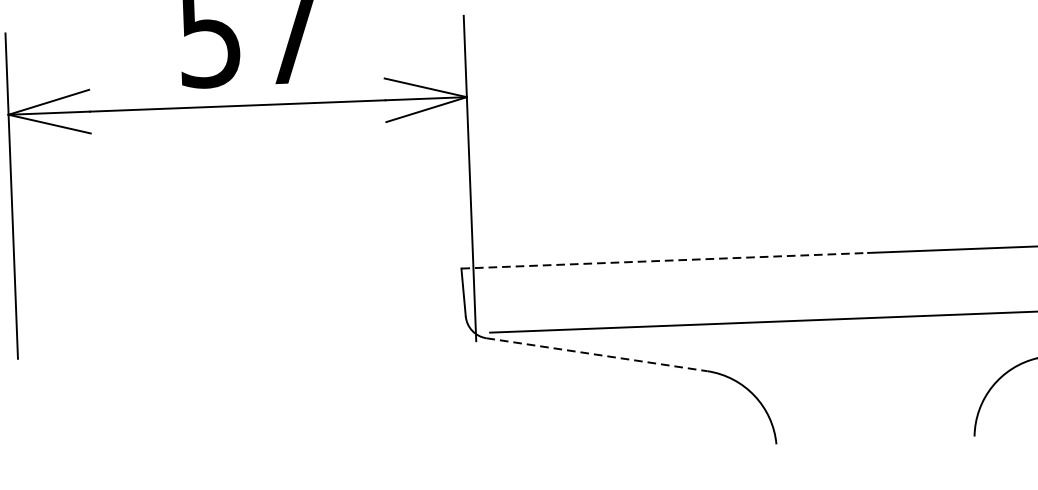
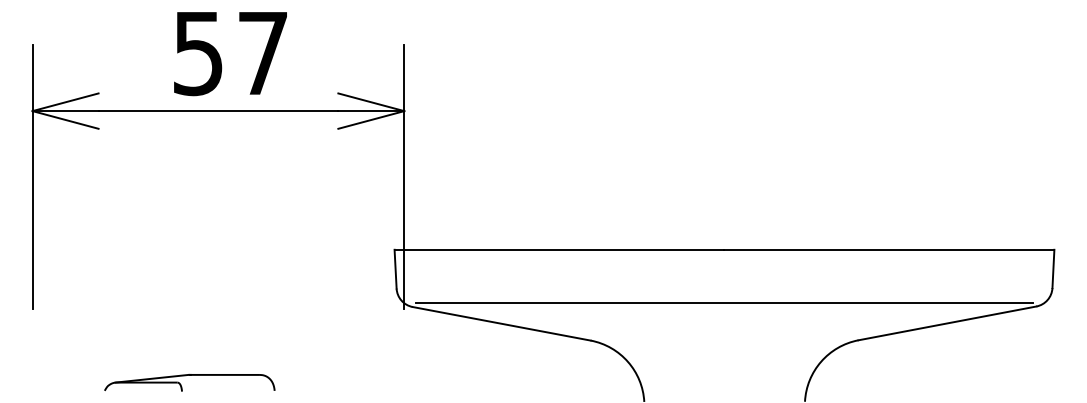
line: (664, 260) -> (559, 249), dashed -> solid
line: (596, 354) -> (501, 323), dashed -> solid
part: (214, 433) -> (189, 375), added

